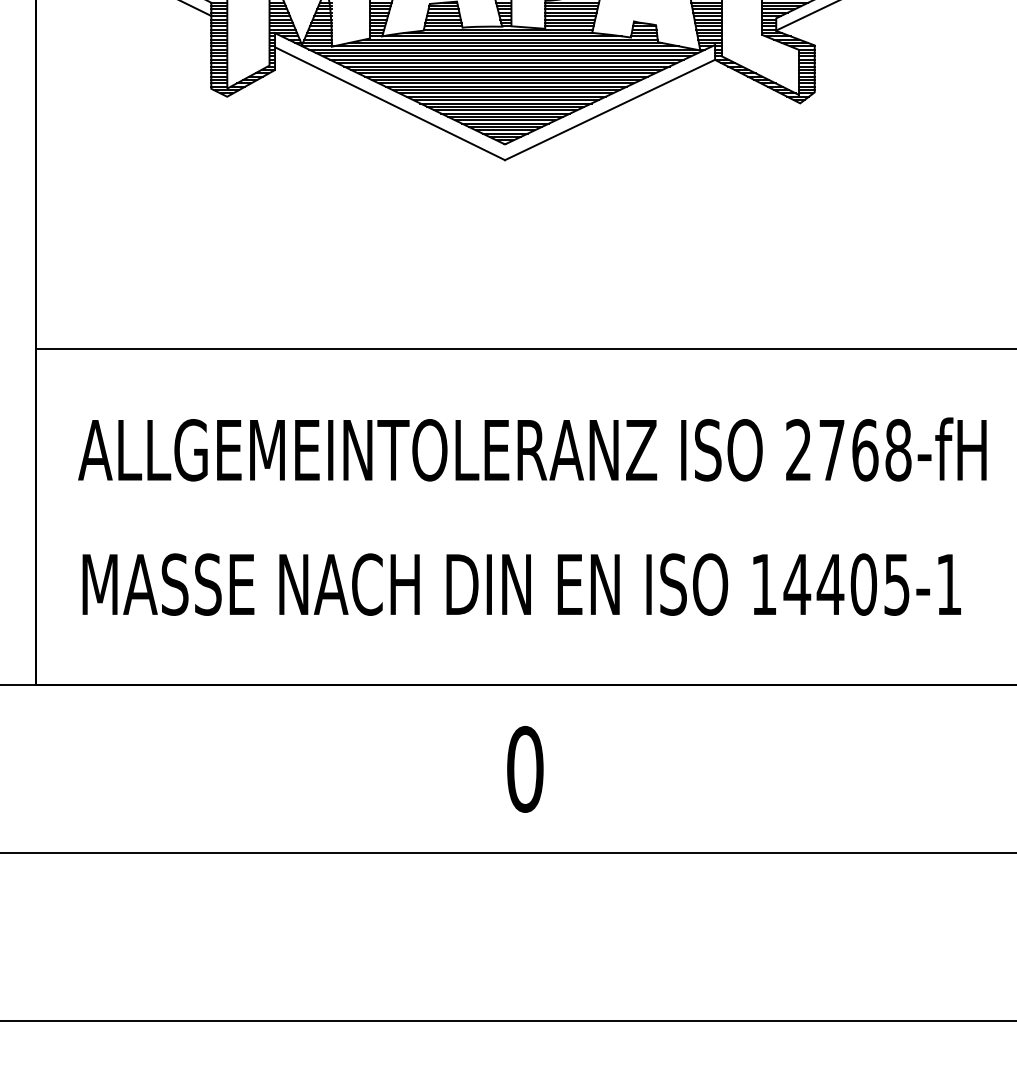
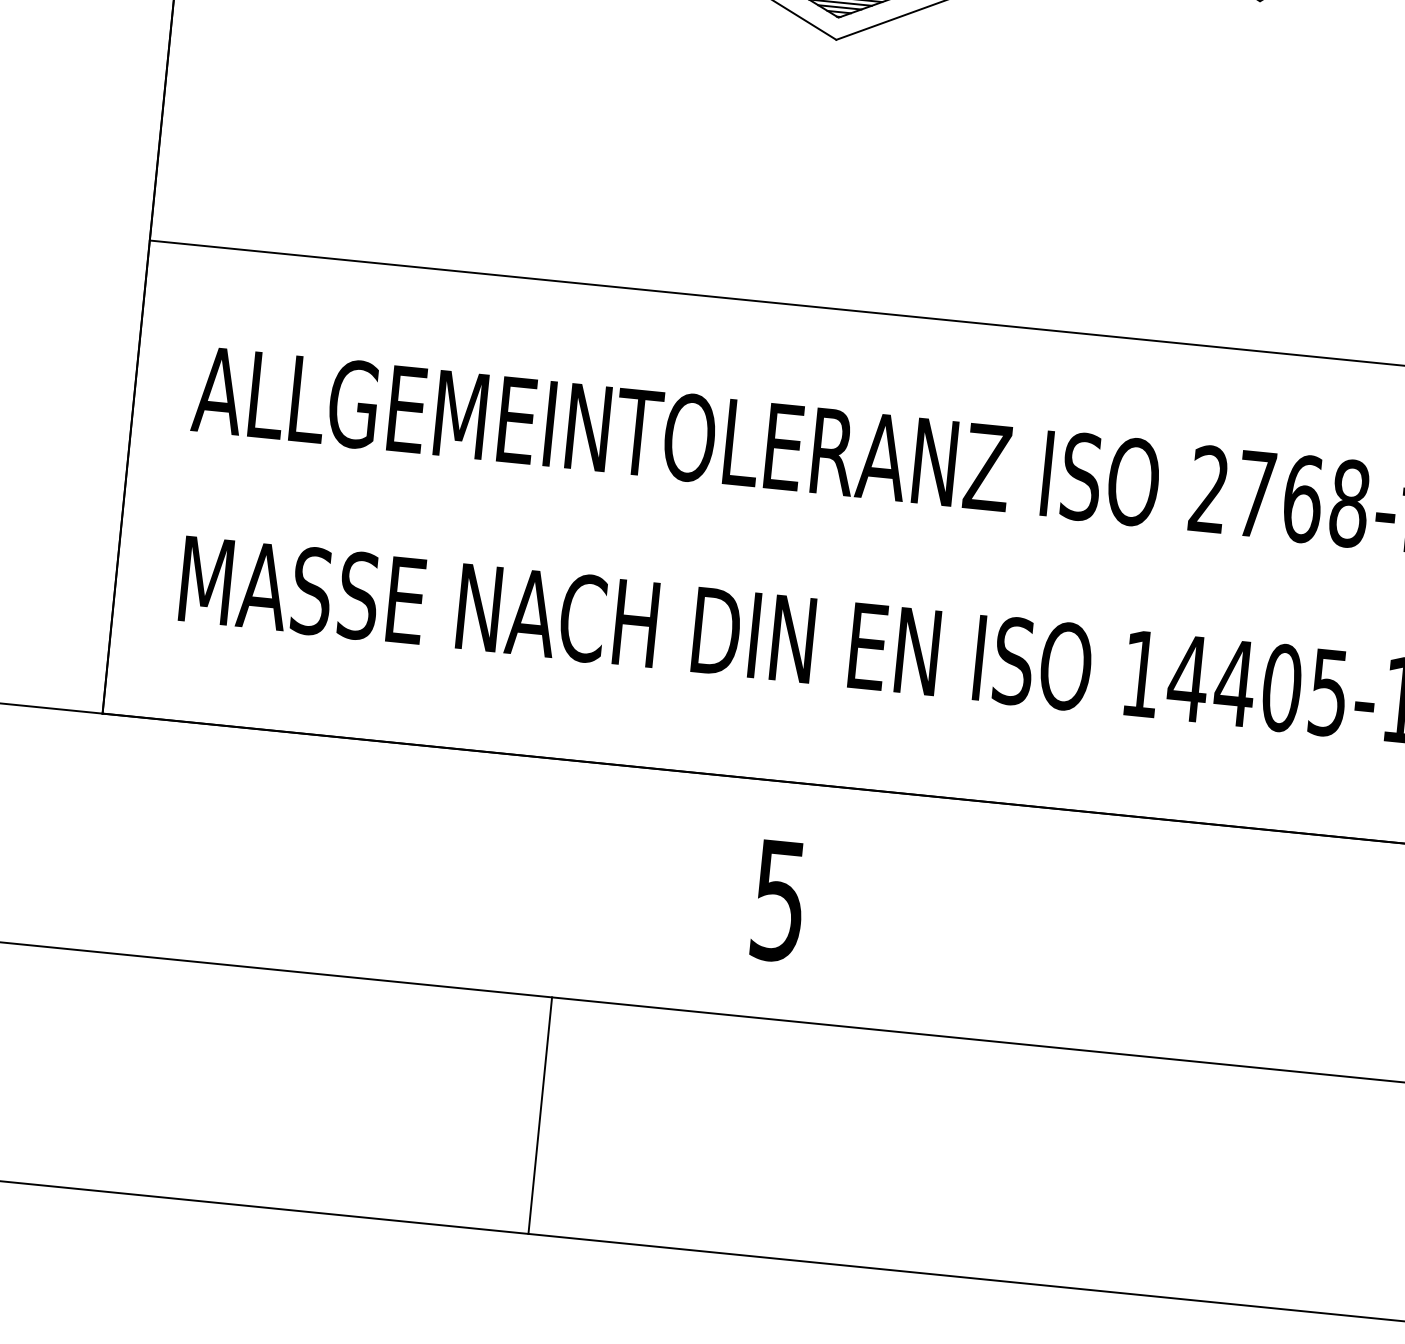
text: (525, 769) -> (779, 900), 0 -> 5
line: (372, 937) -> (540, 1115), added

